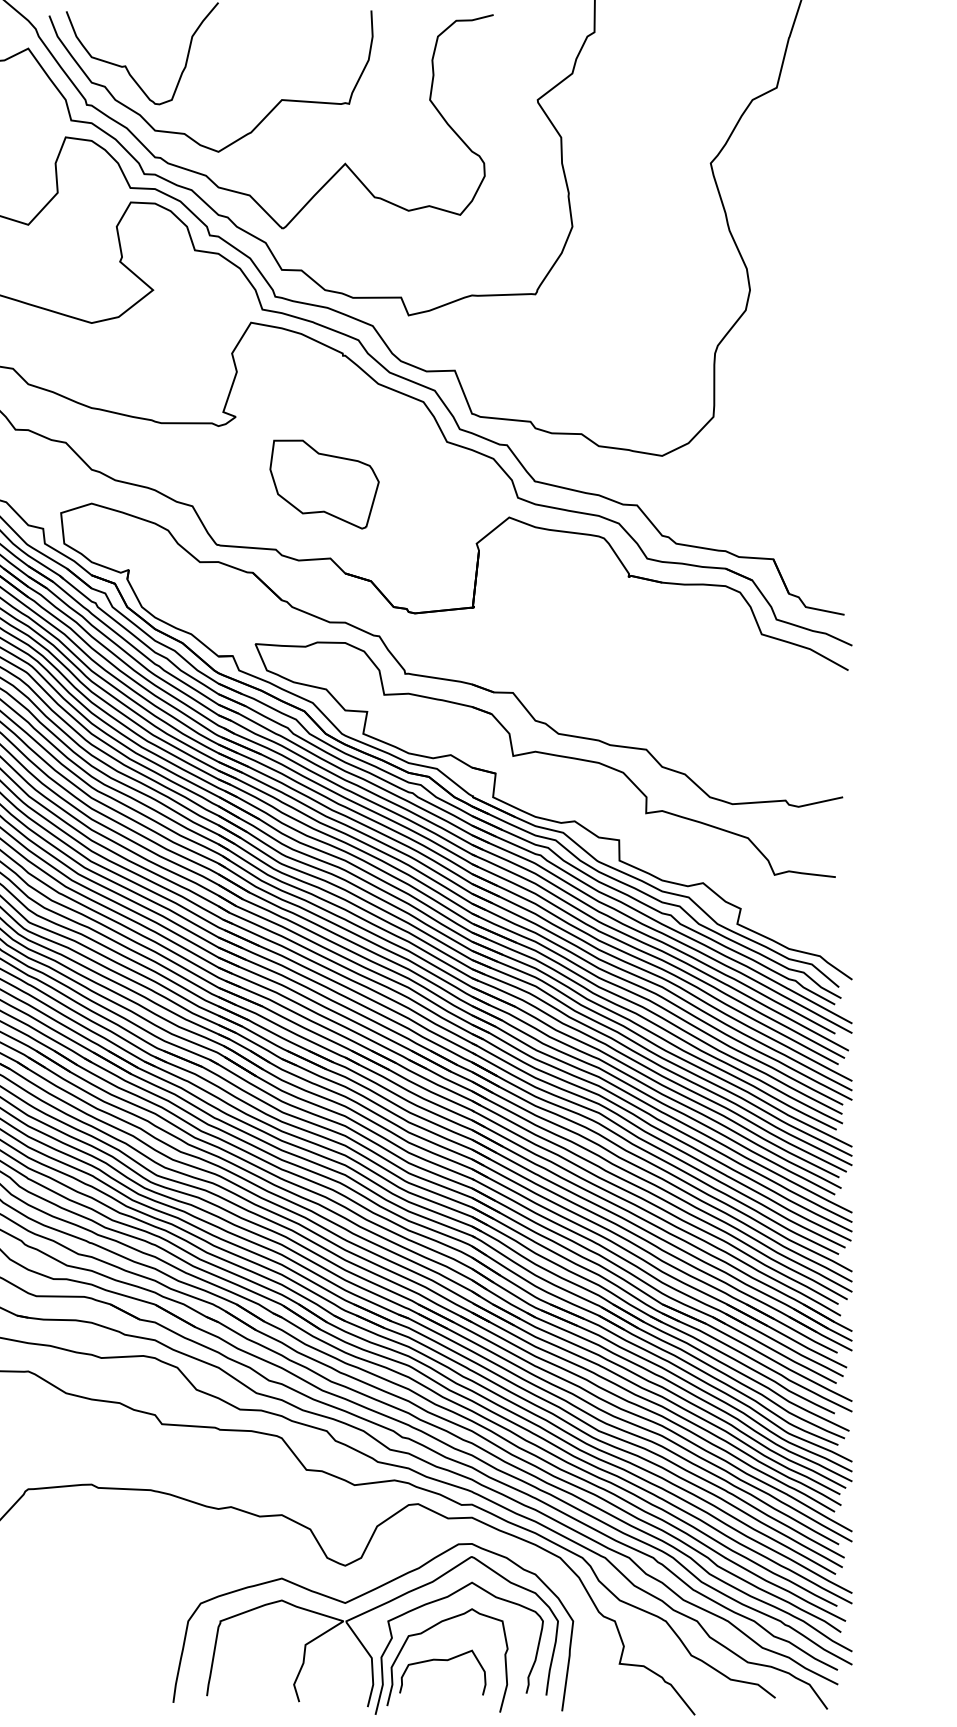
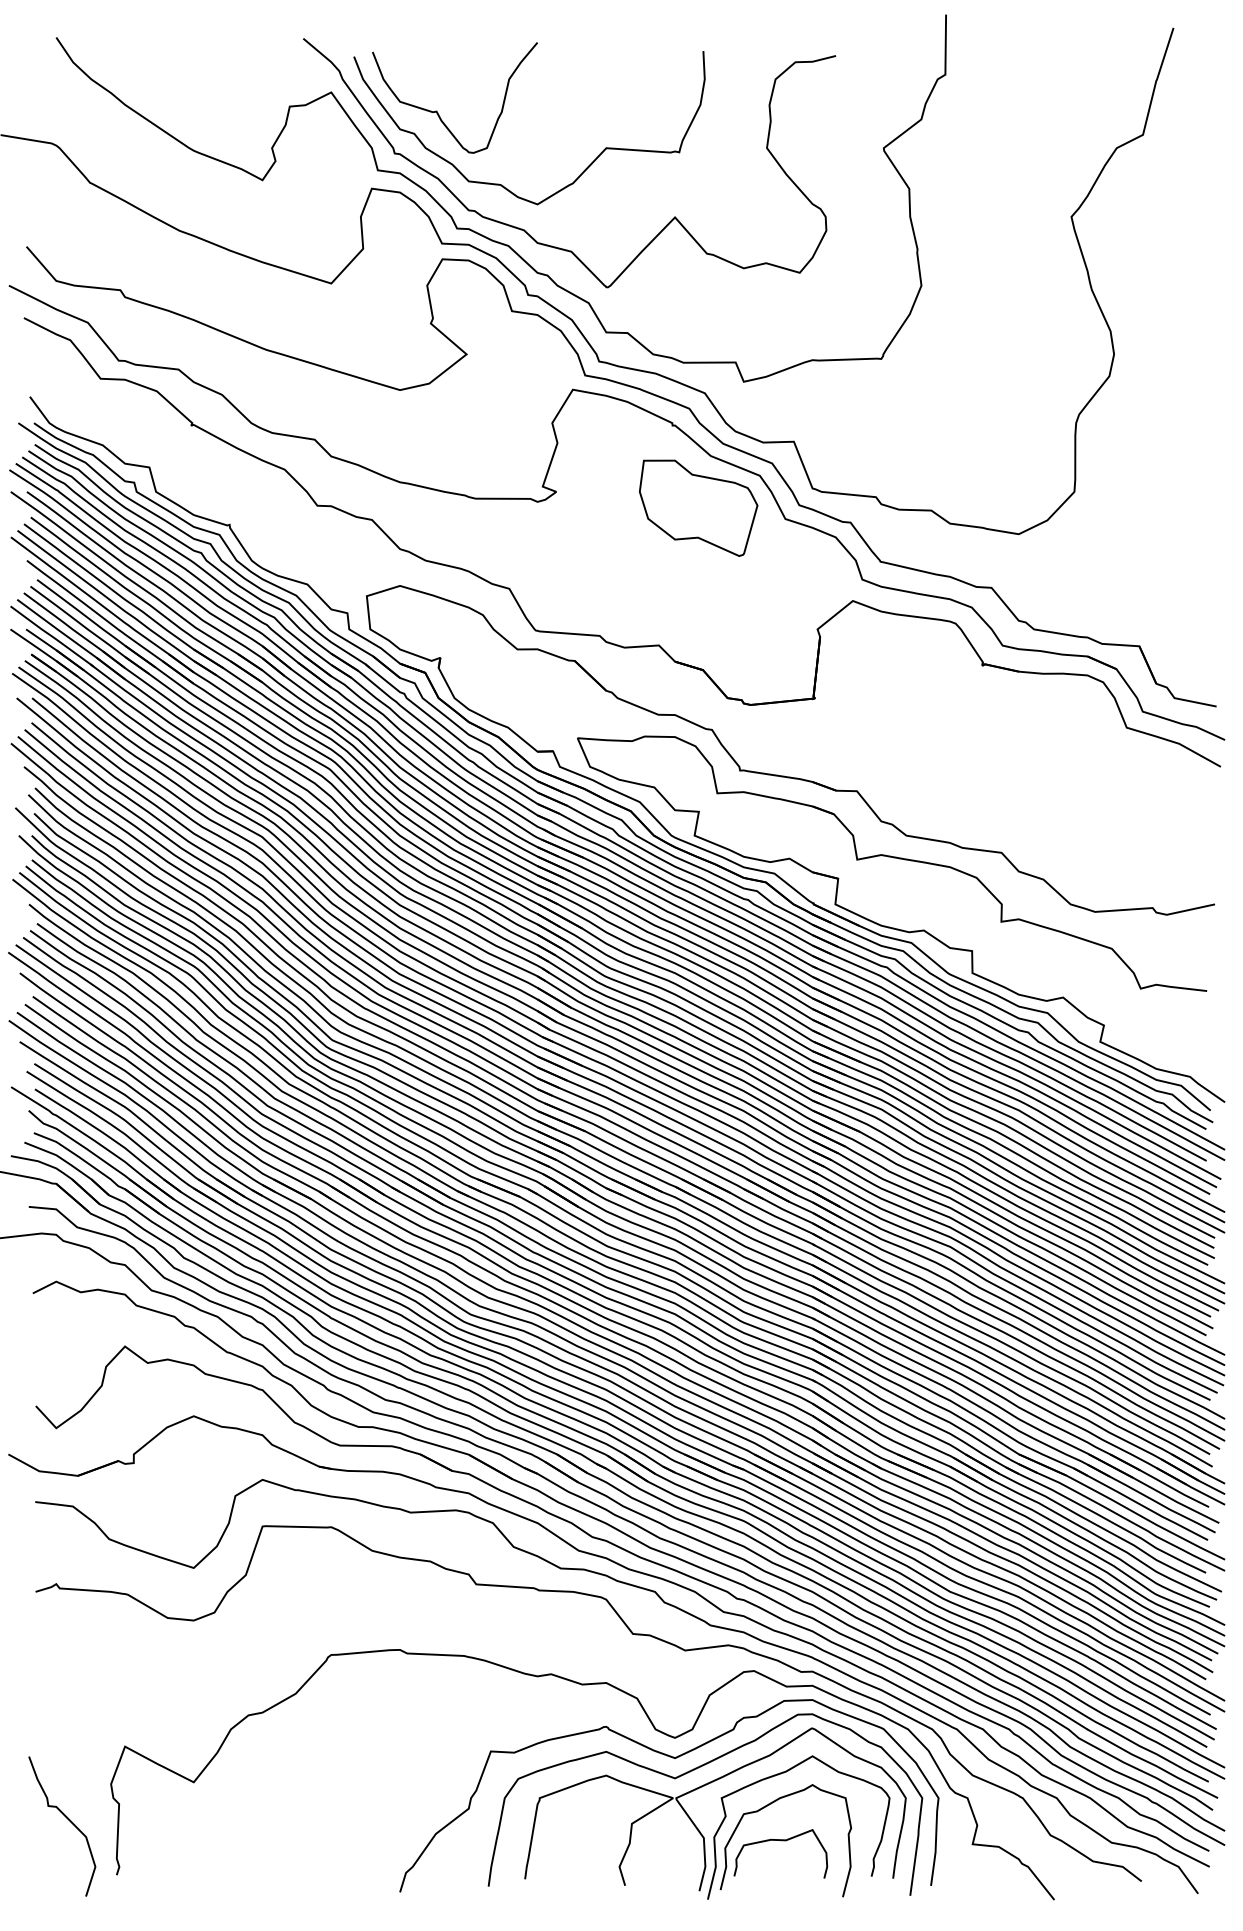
part: (324, 483) -> (698, 507), moved
curve: (342, 1584) -> (672, 1758), added

